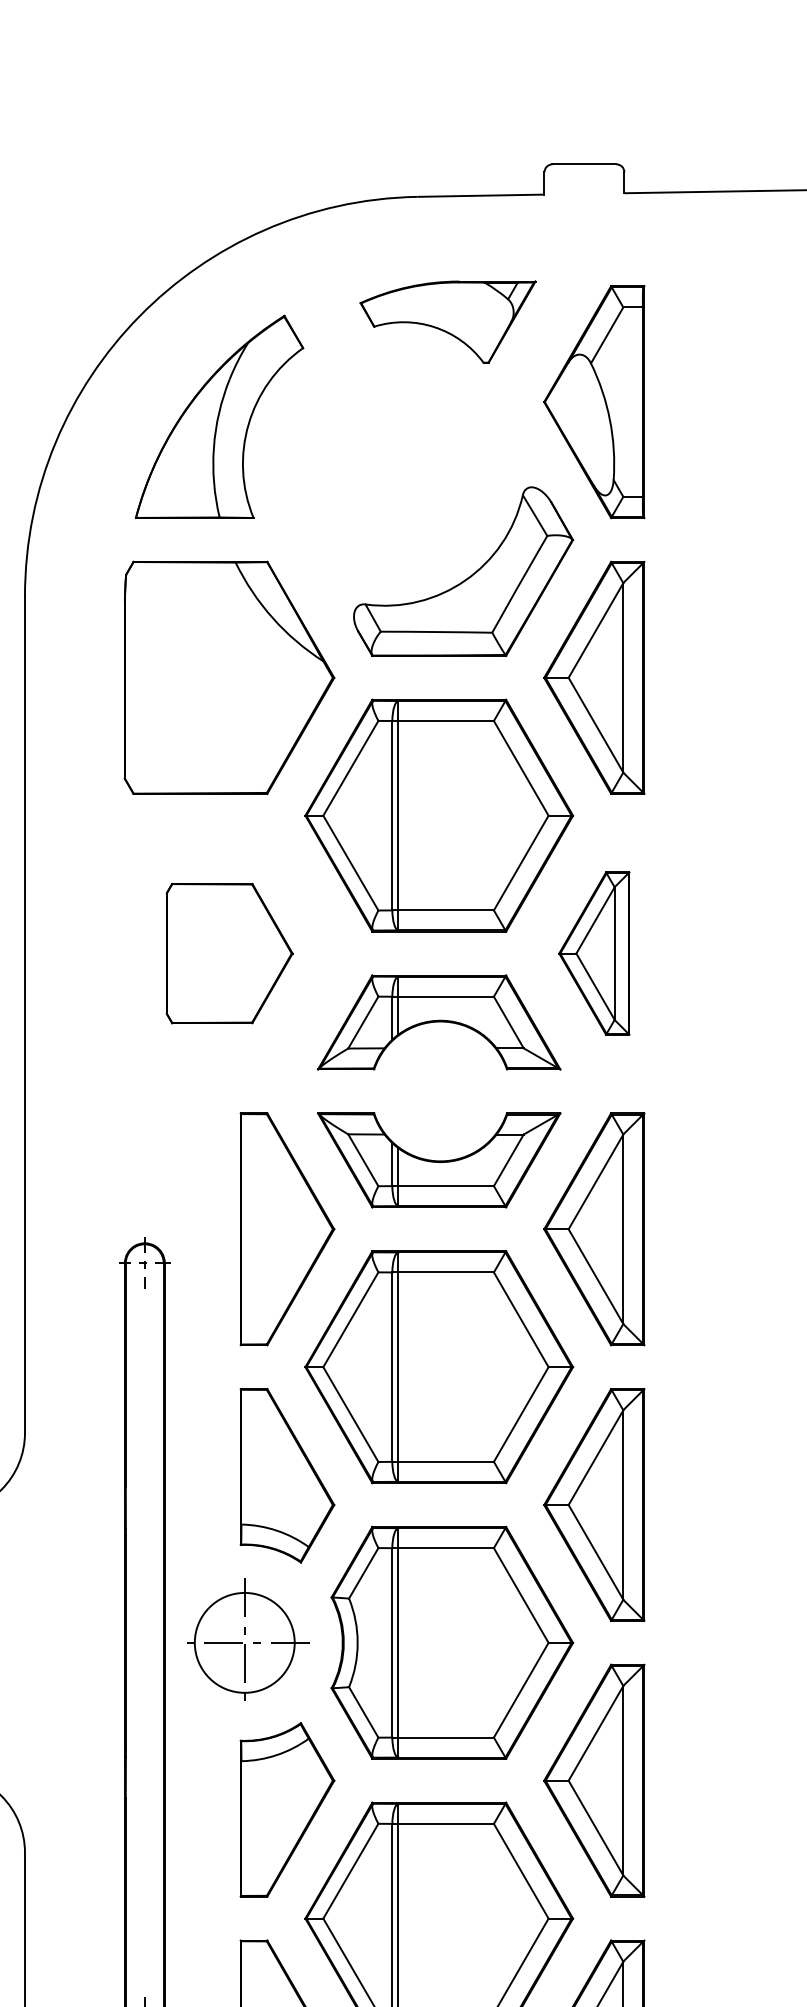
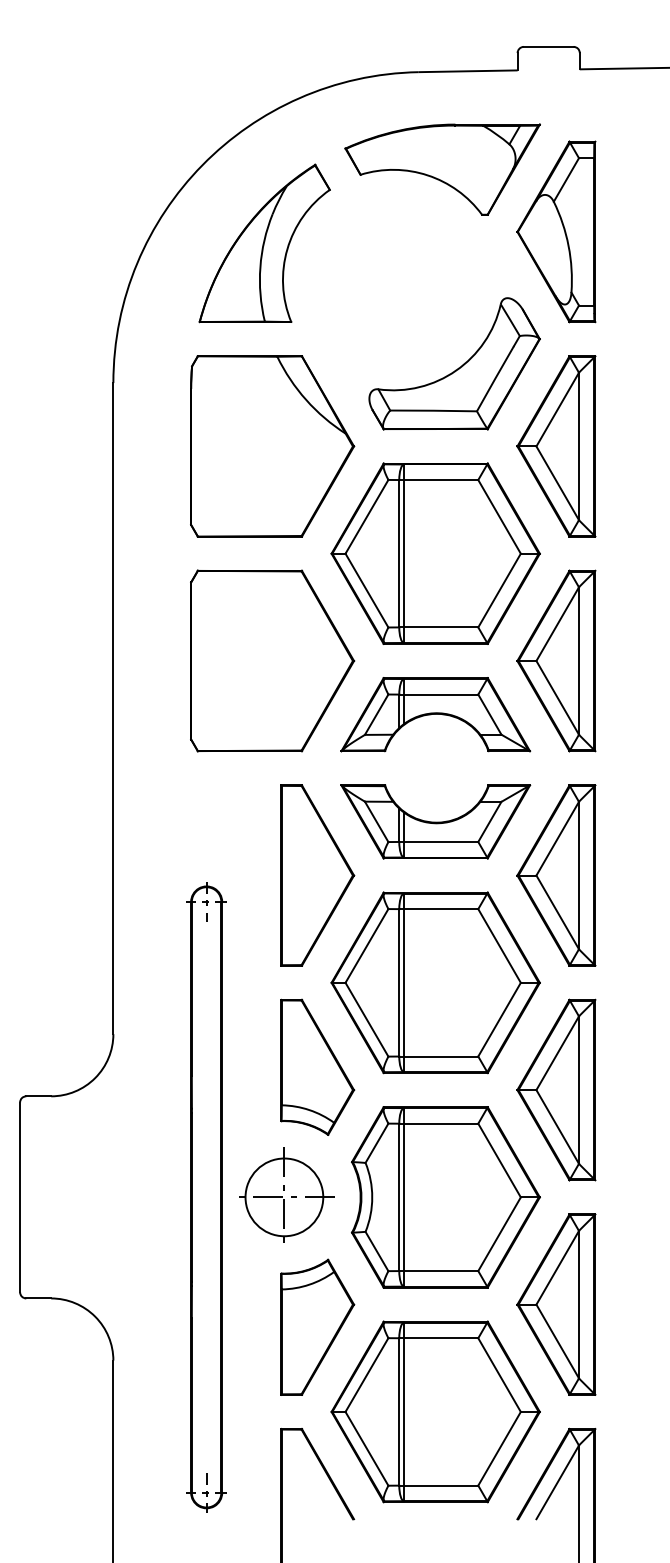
part: (447, 321) -> (442, 169), size x1.43
part: (229, 952) -> (272, 660), size x1.67
part: (594, 952) -> (556, 660), size x1.43

